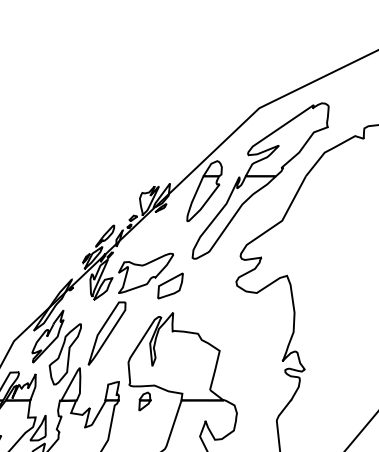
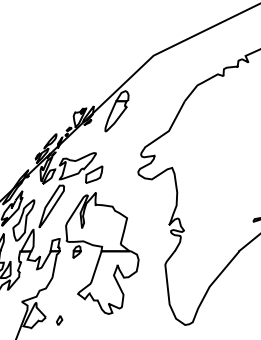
part: (260, 181) -> (154, 104), removed

